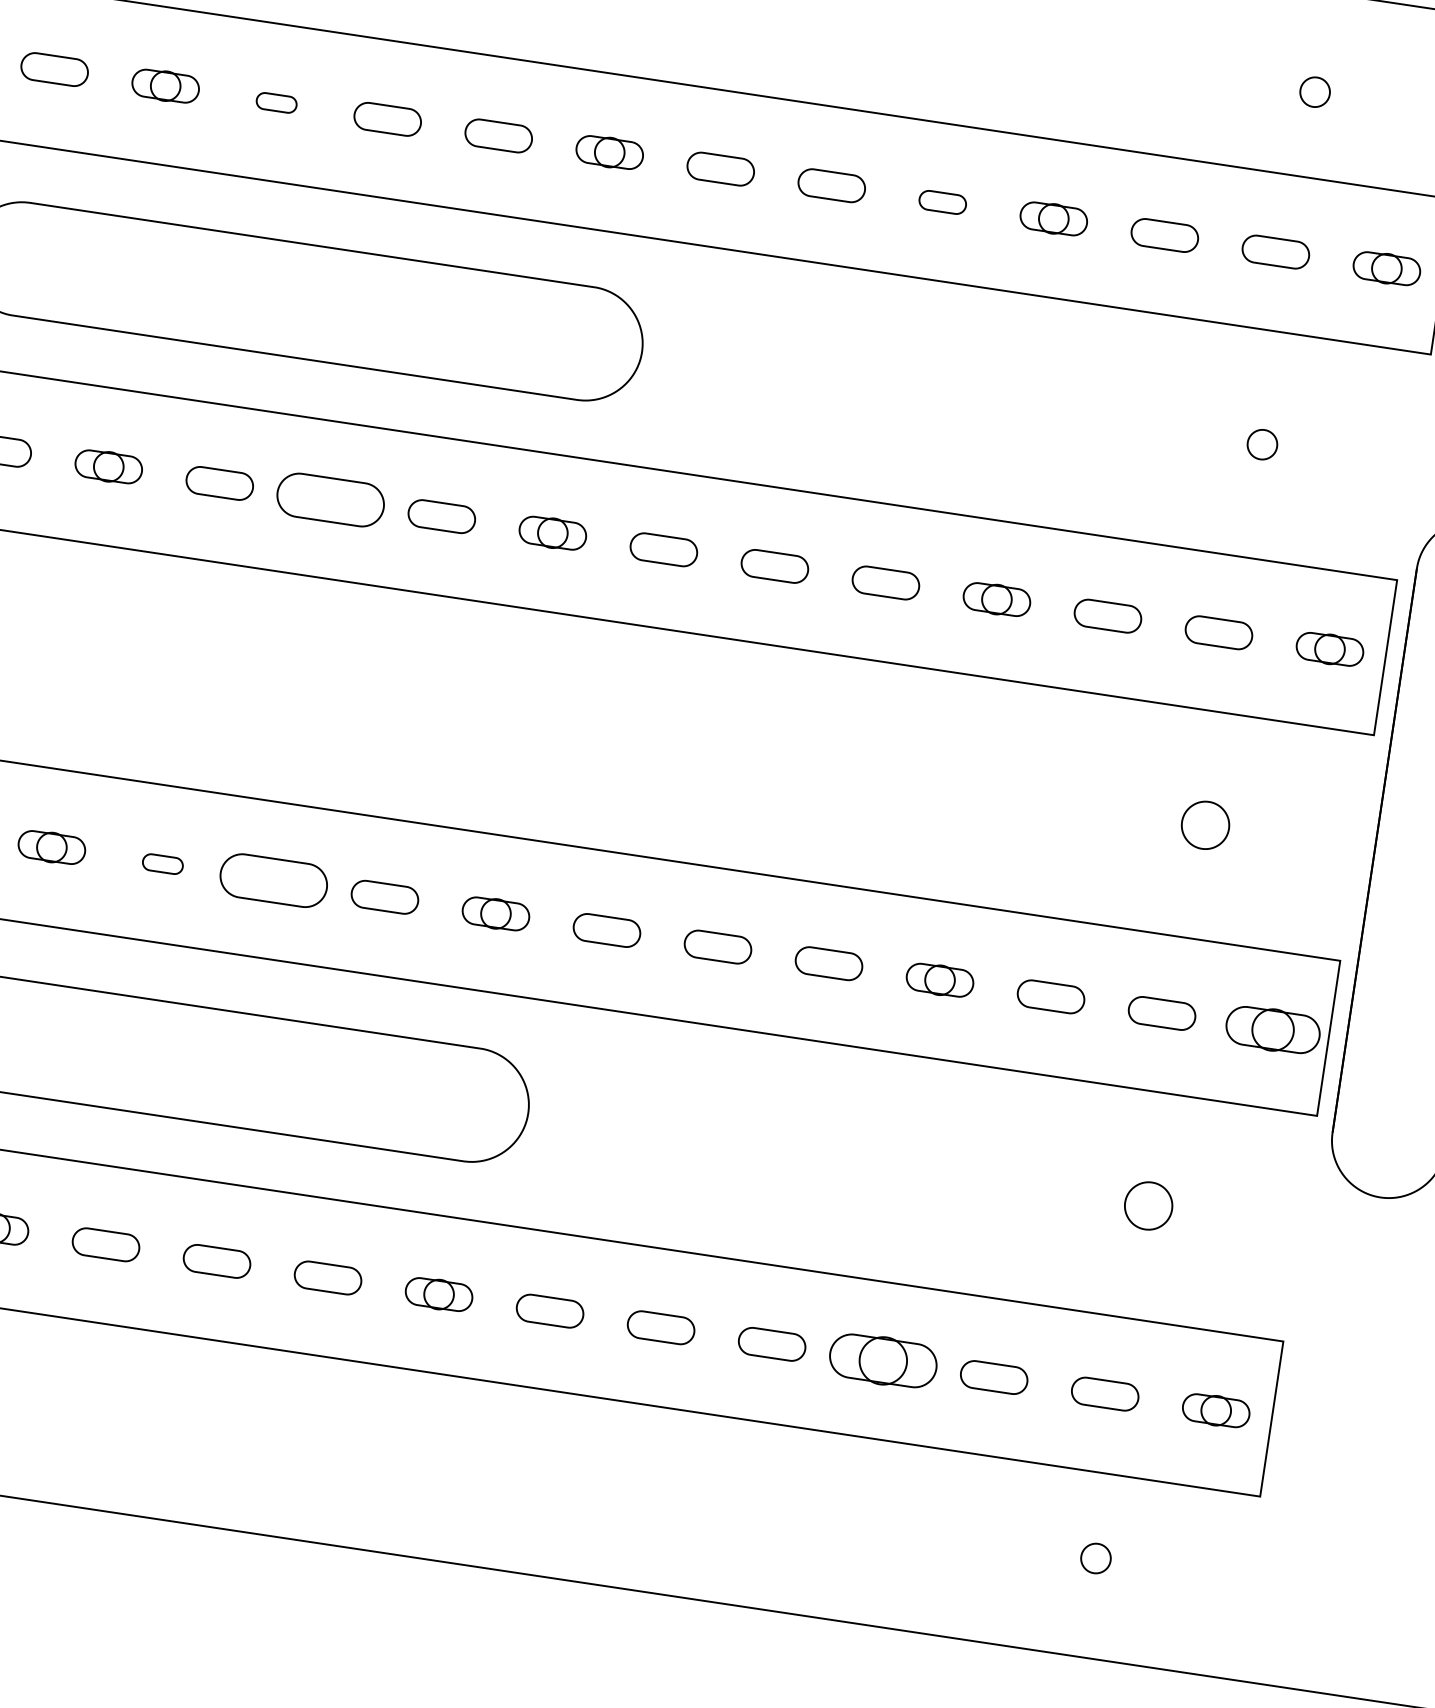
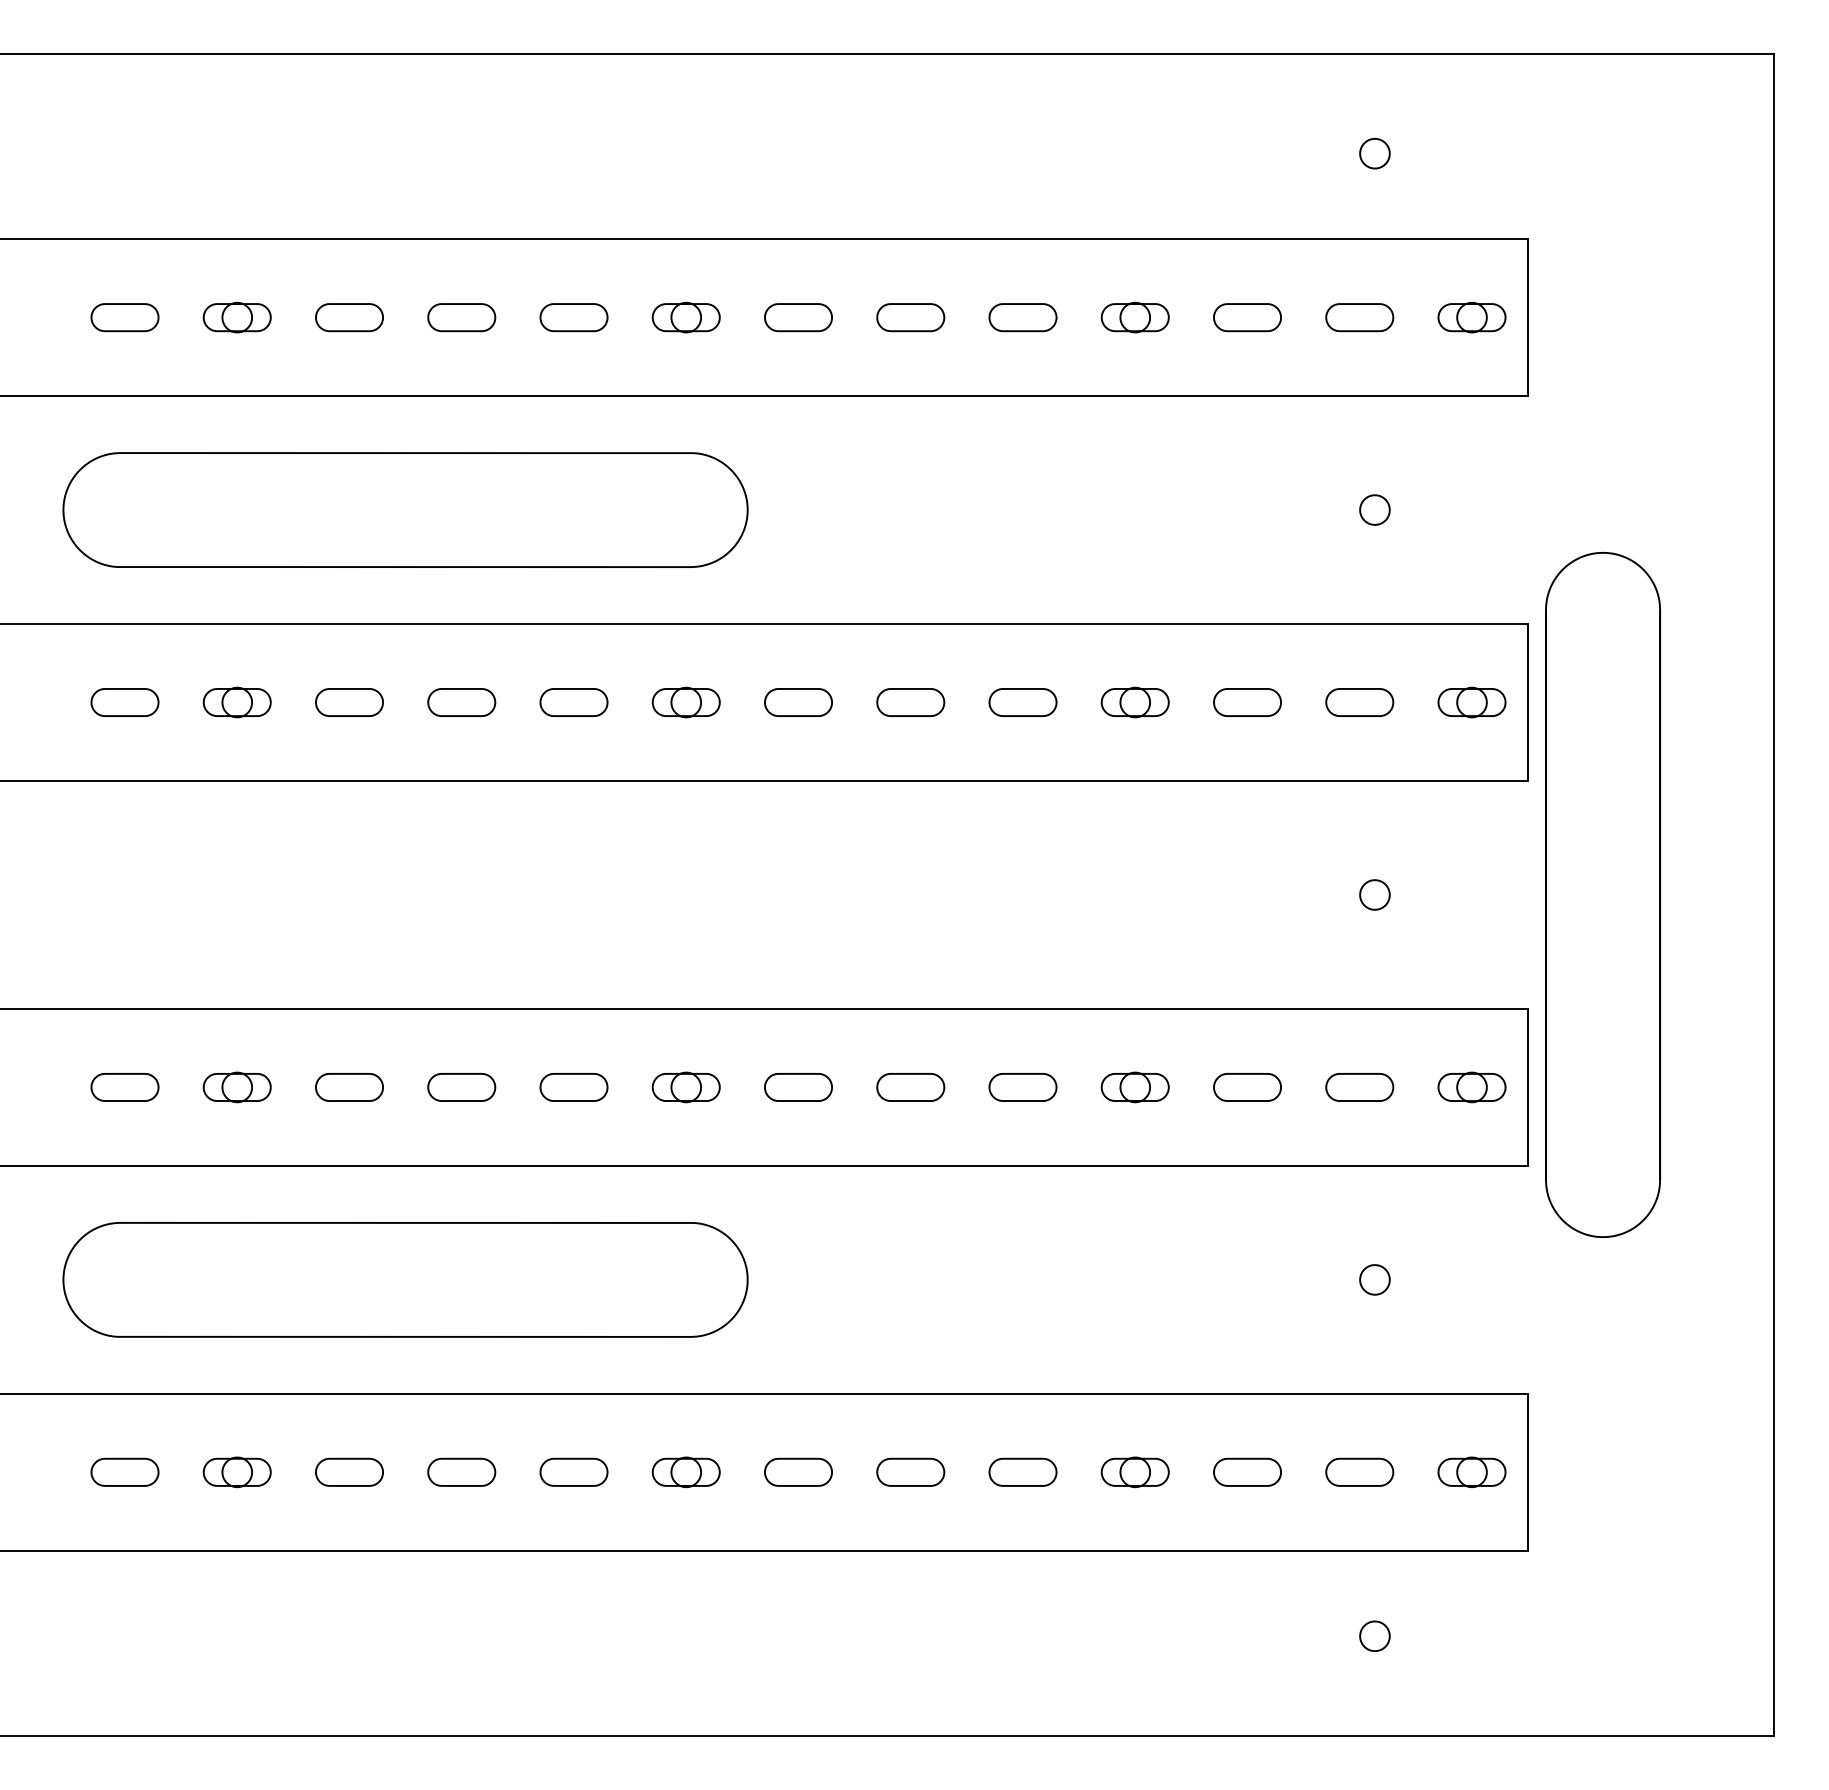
part: (276, 102) -> (349, 317), size x1.67
part: (942, 202) -> (1022, 317), size x1.43
part: (330, 499) -> (461, 702), size x0.62
part: (1205, 824) -> (1374, 894), size x0.62
part: (162, 864) -> (349, 1087), size x1.67
part: (273, 880) -> (461, 1087), size x0.62
part: (1272, 1030) -> (1471, 1087), size x0.71
part: (1148, 1205) -> (1374, 1279), size x0.62
part: (882, 1360) -> (1134, 1472), size x0.62

